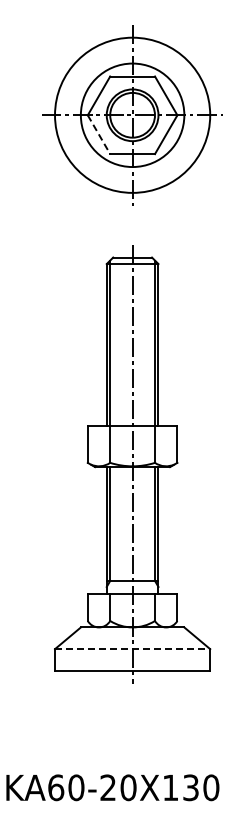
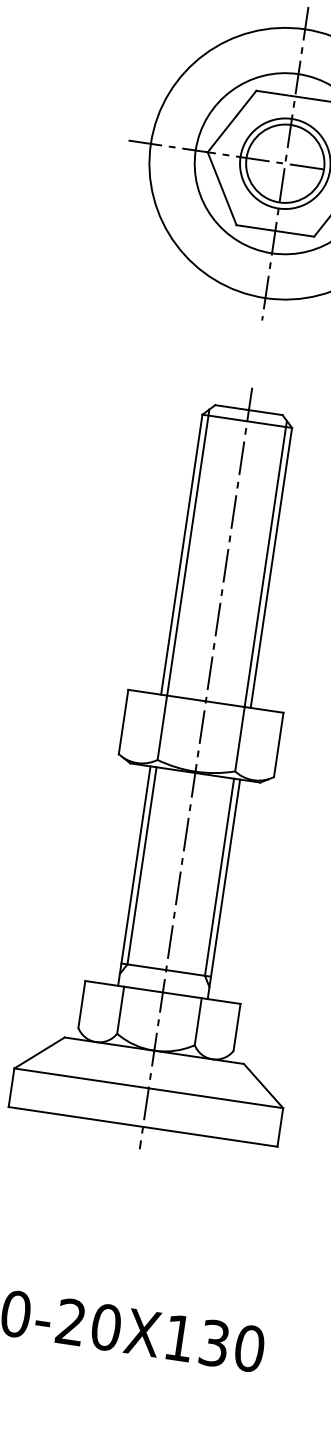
line: (99, 135) -> (222, 190), dashed -> solid
line: (132, 649) -> (148, 1088), dashed -> solid

